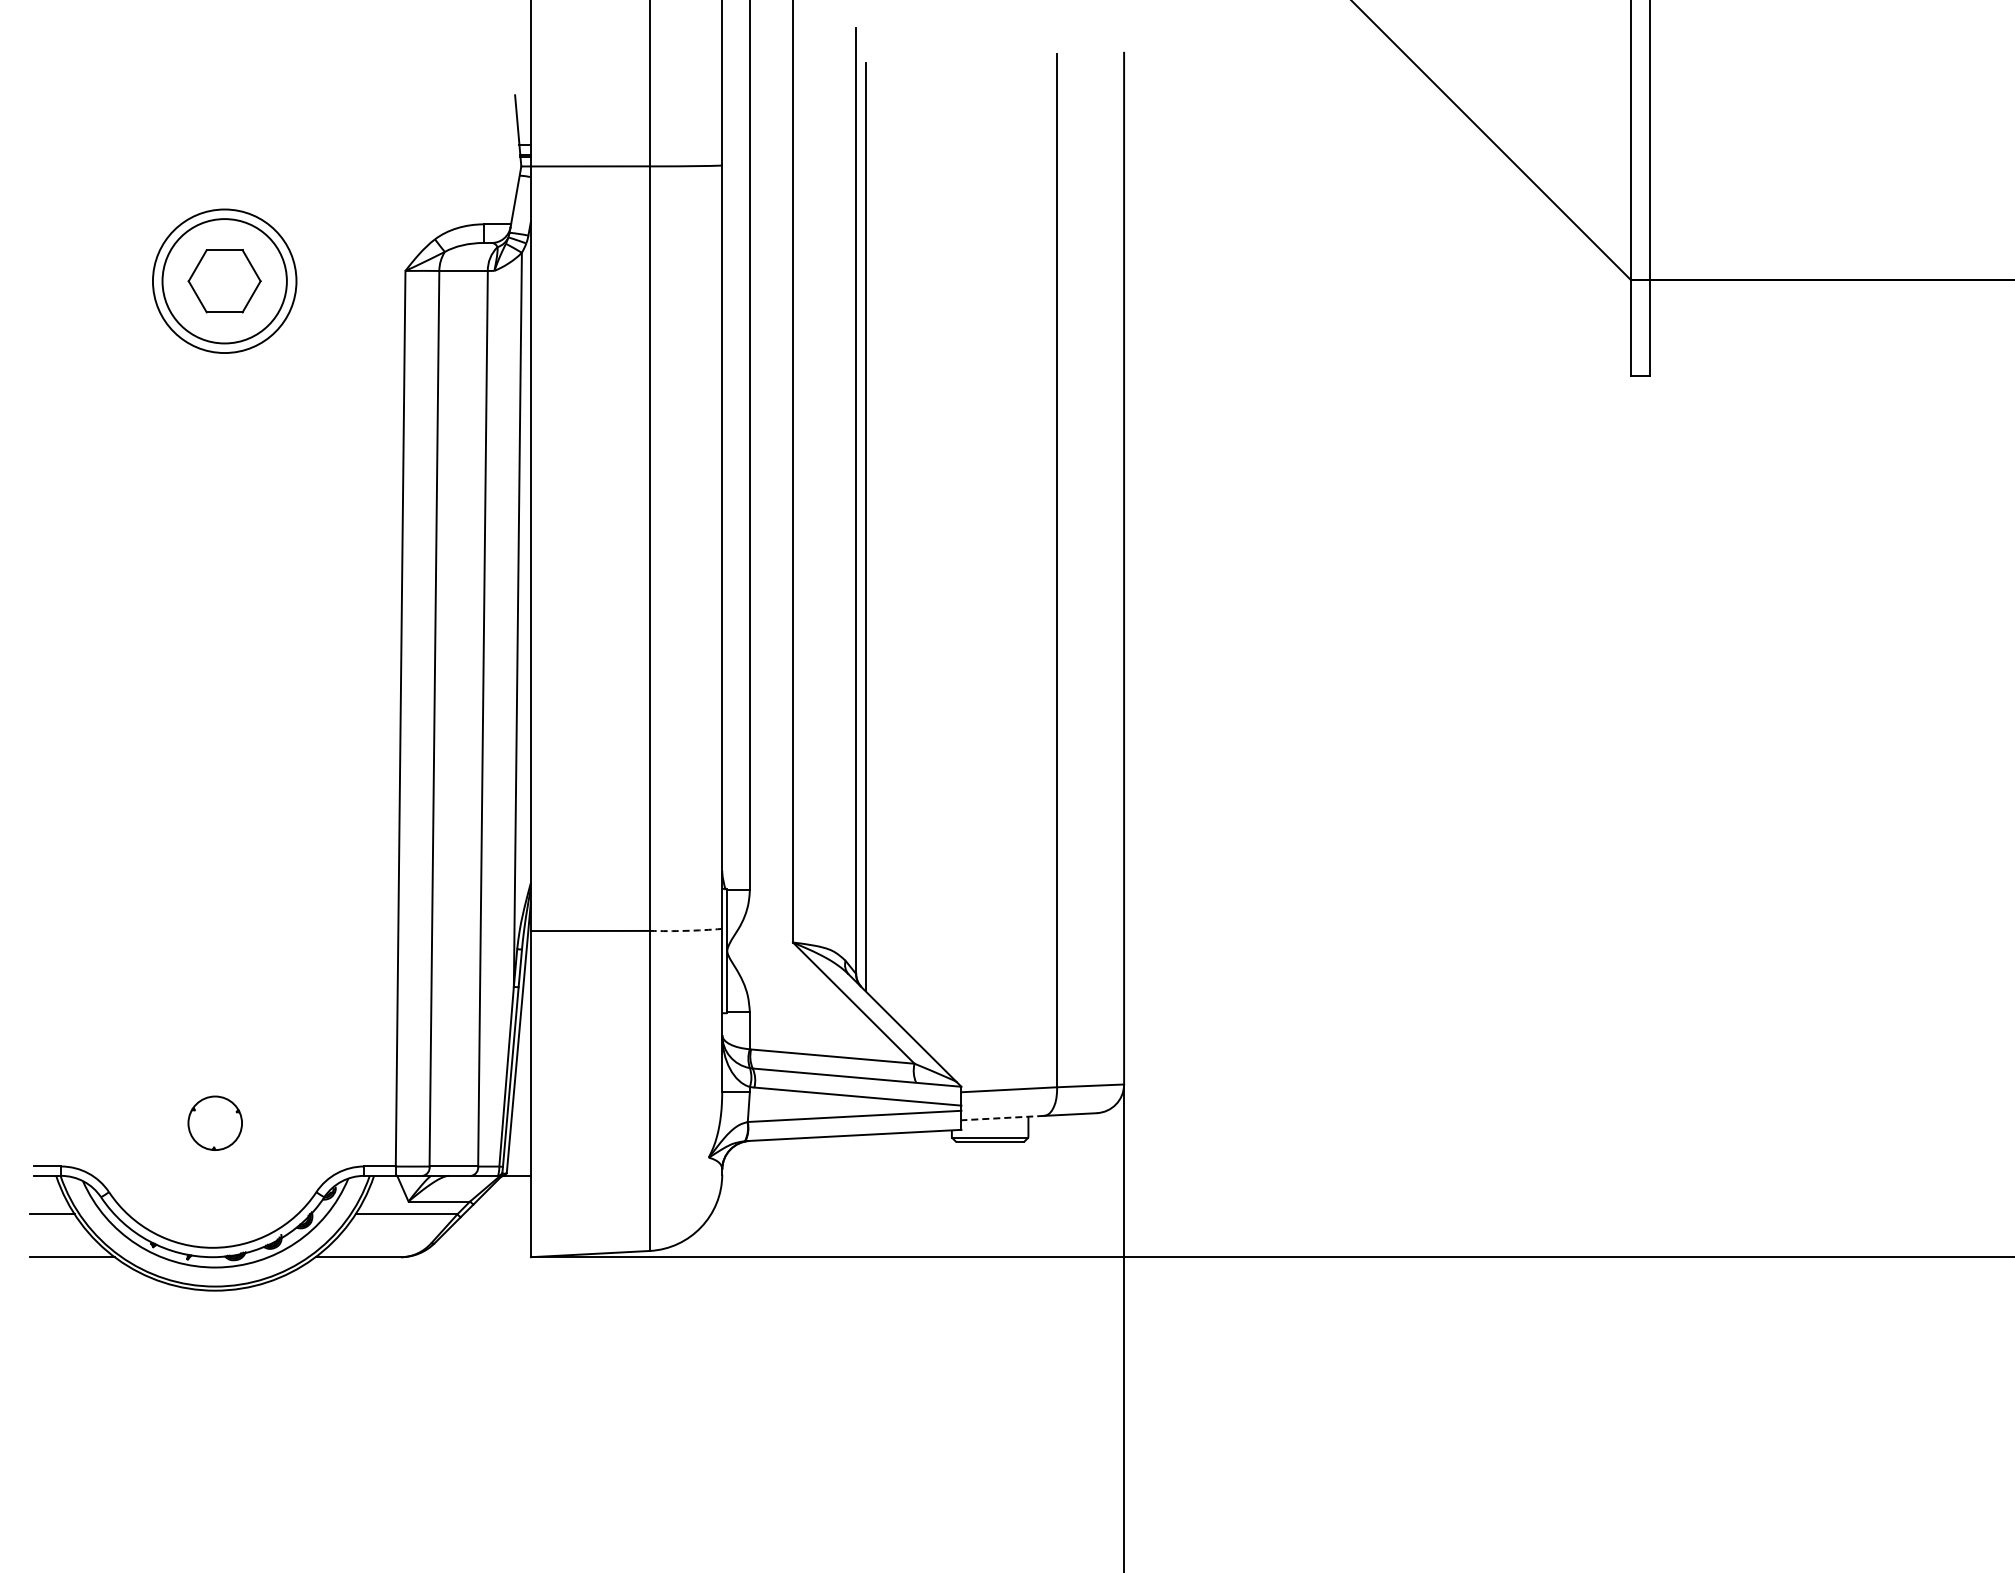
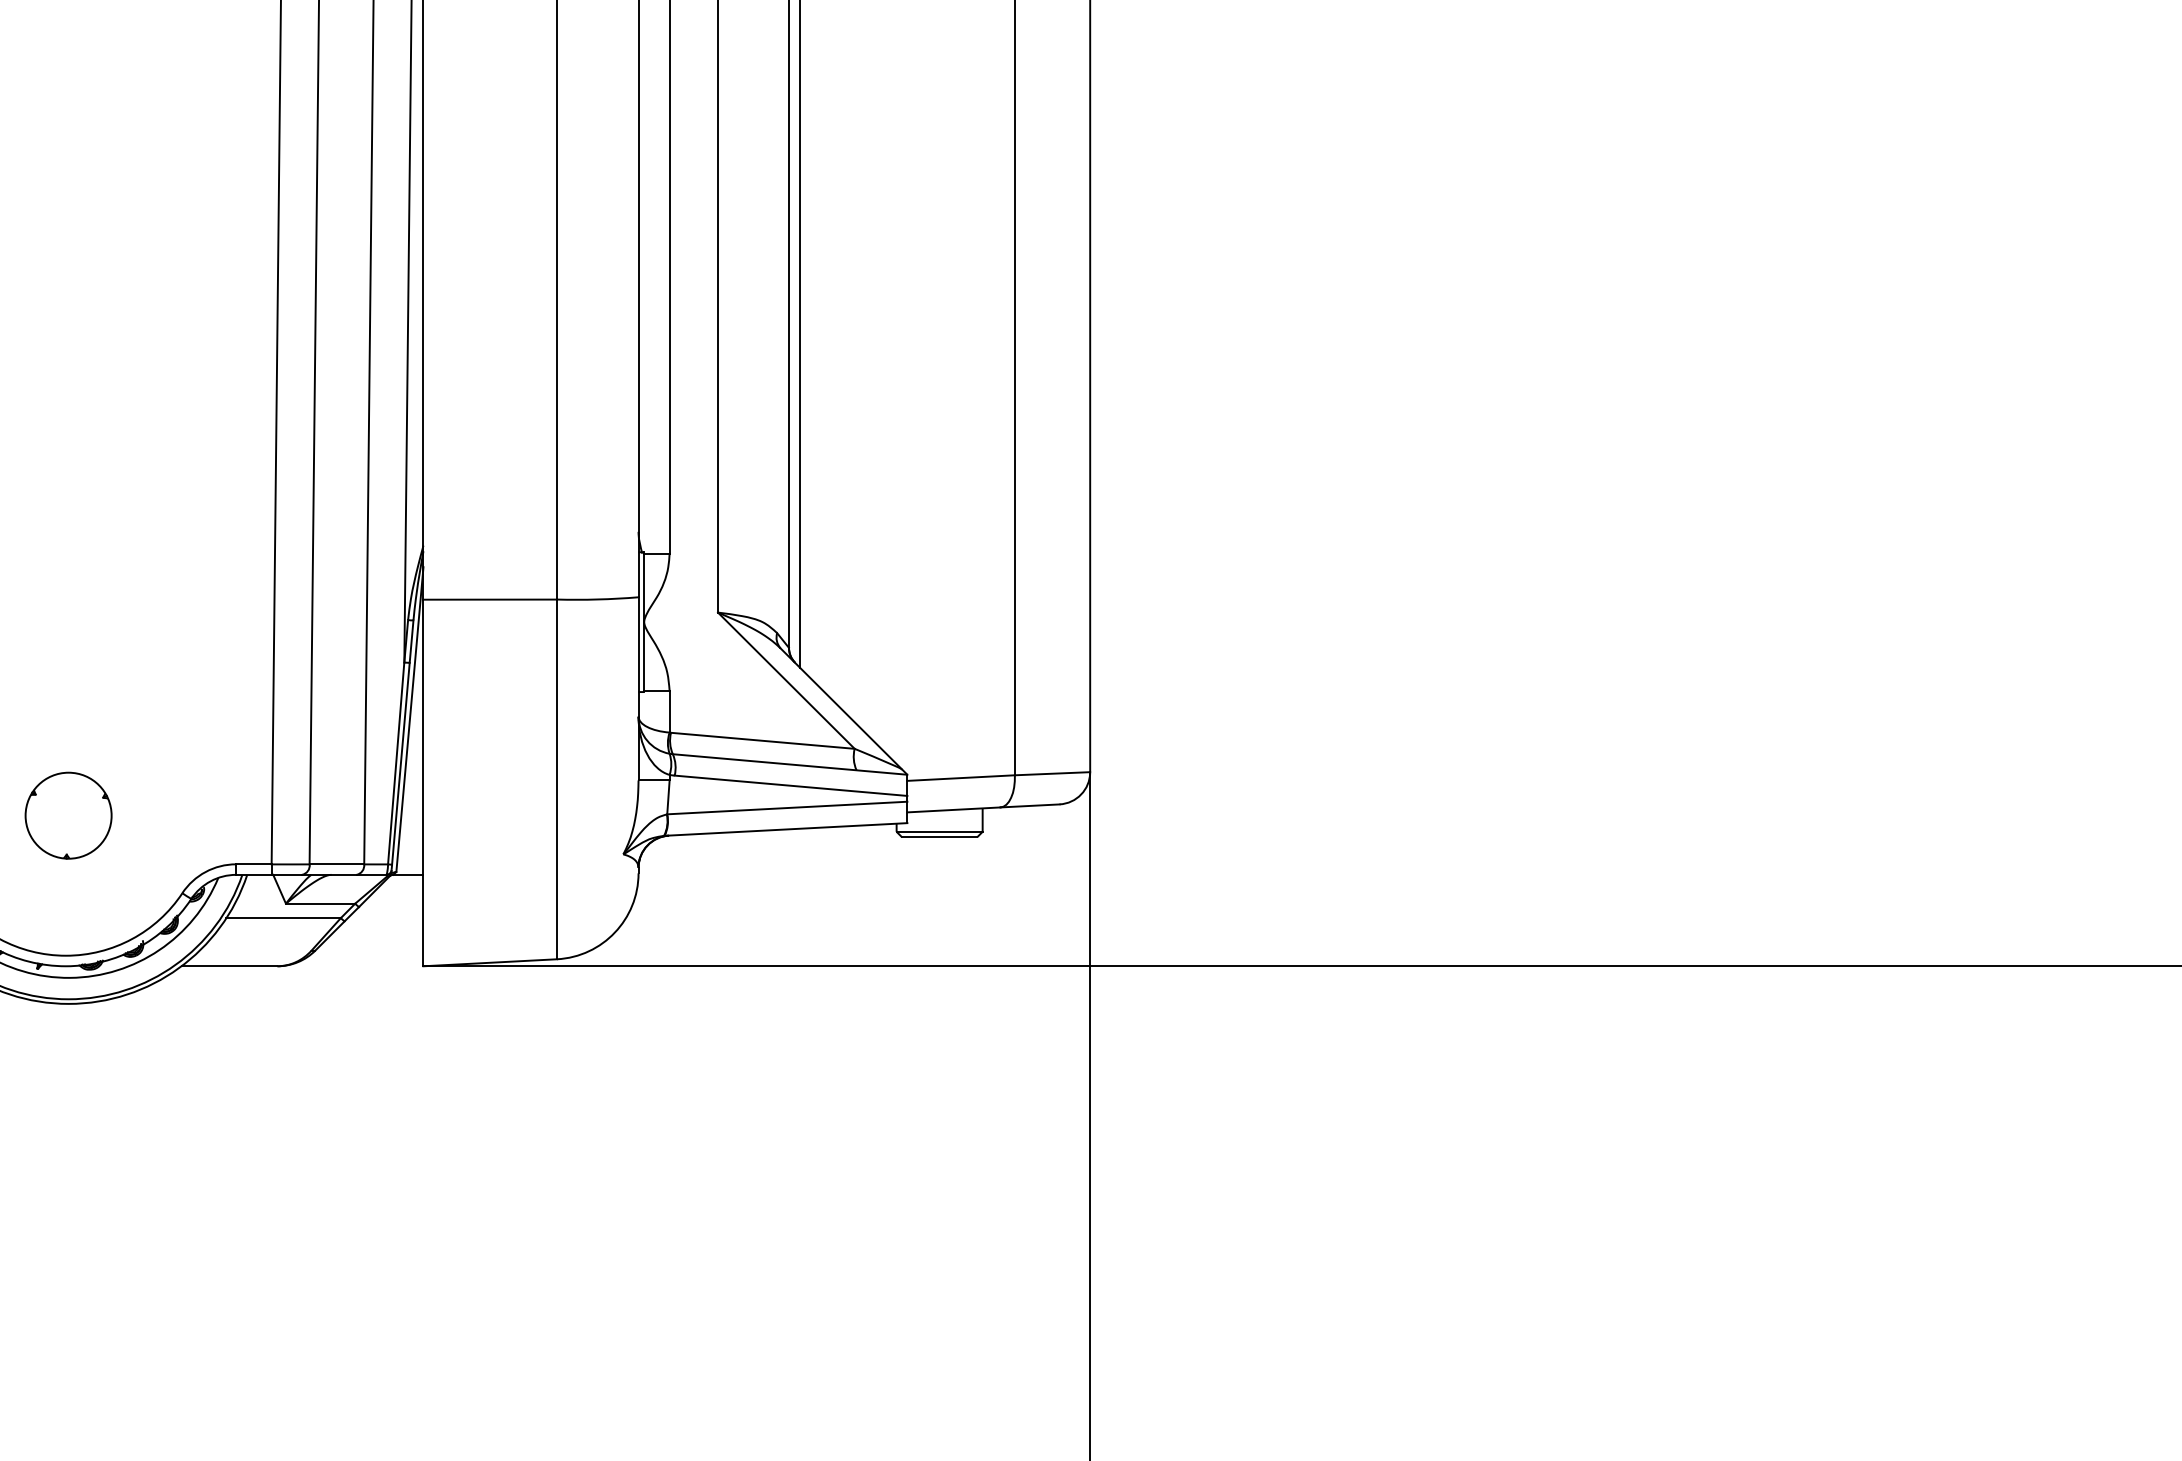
arc: (685, 930) -> (597, 599), dashed -> solid
line: (1002, 1118) -> (953, 810), dashed -> solid
part: (215, 1123) -> (69, 816), size x1.43

